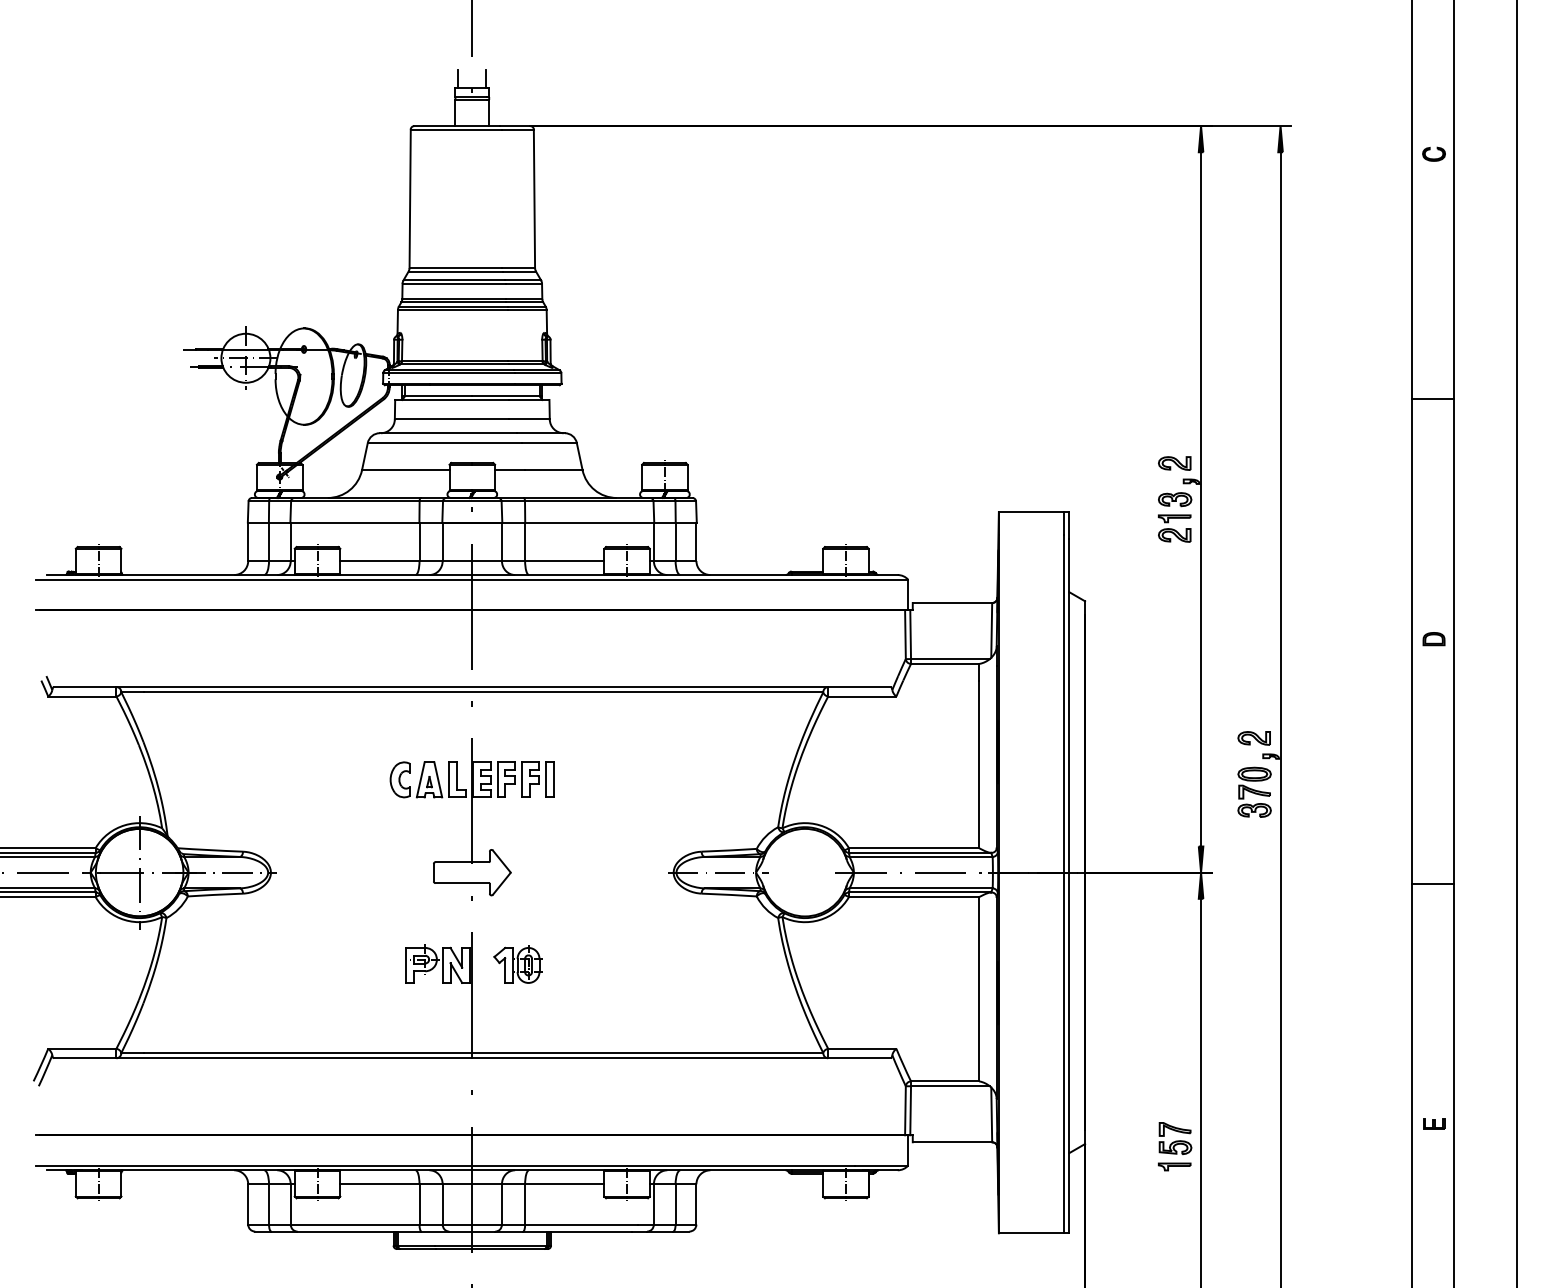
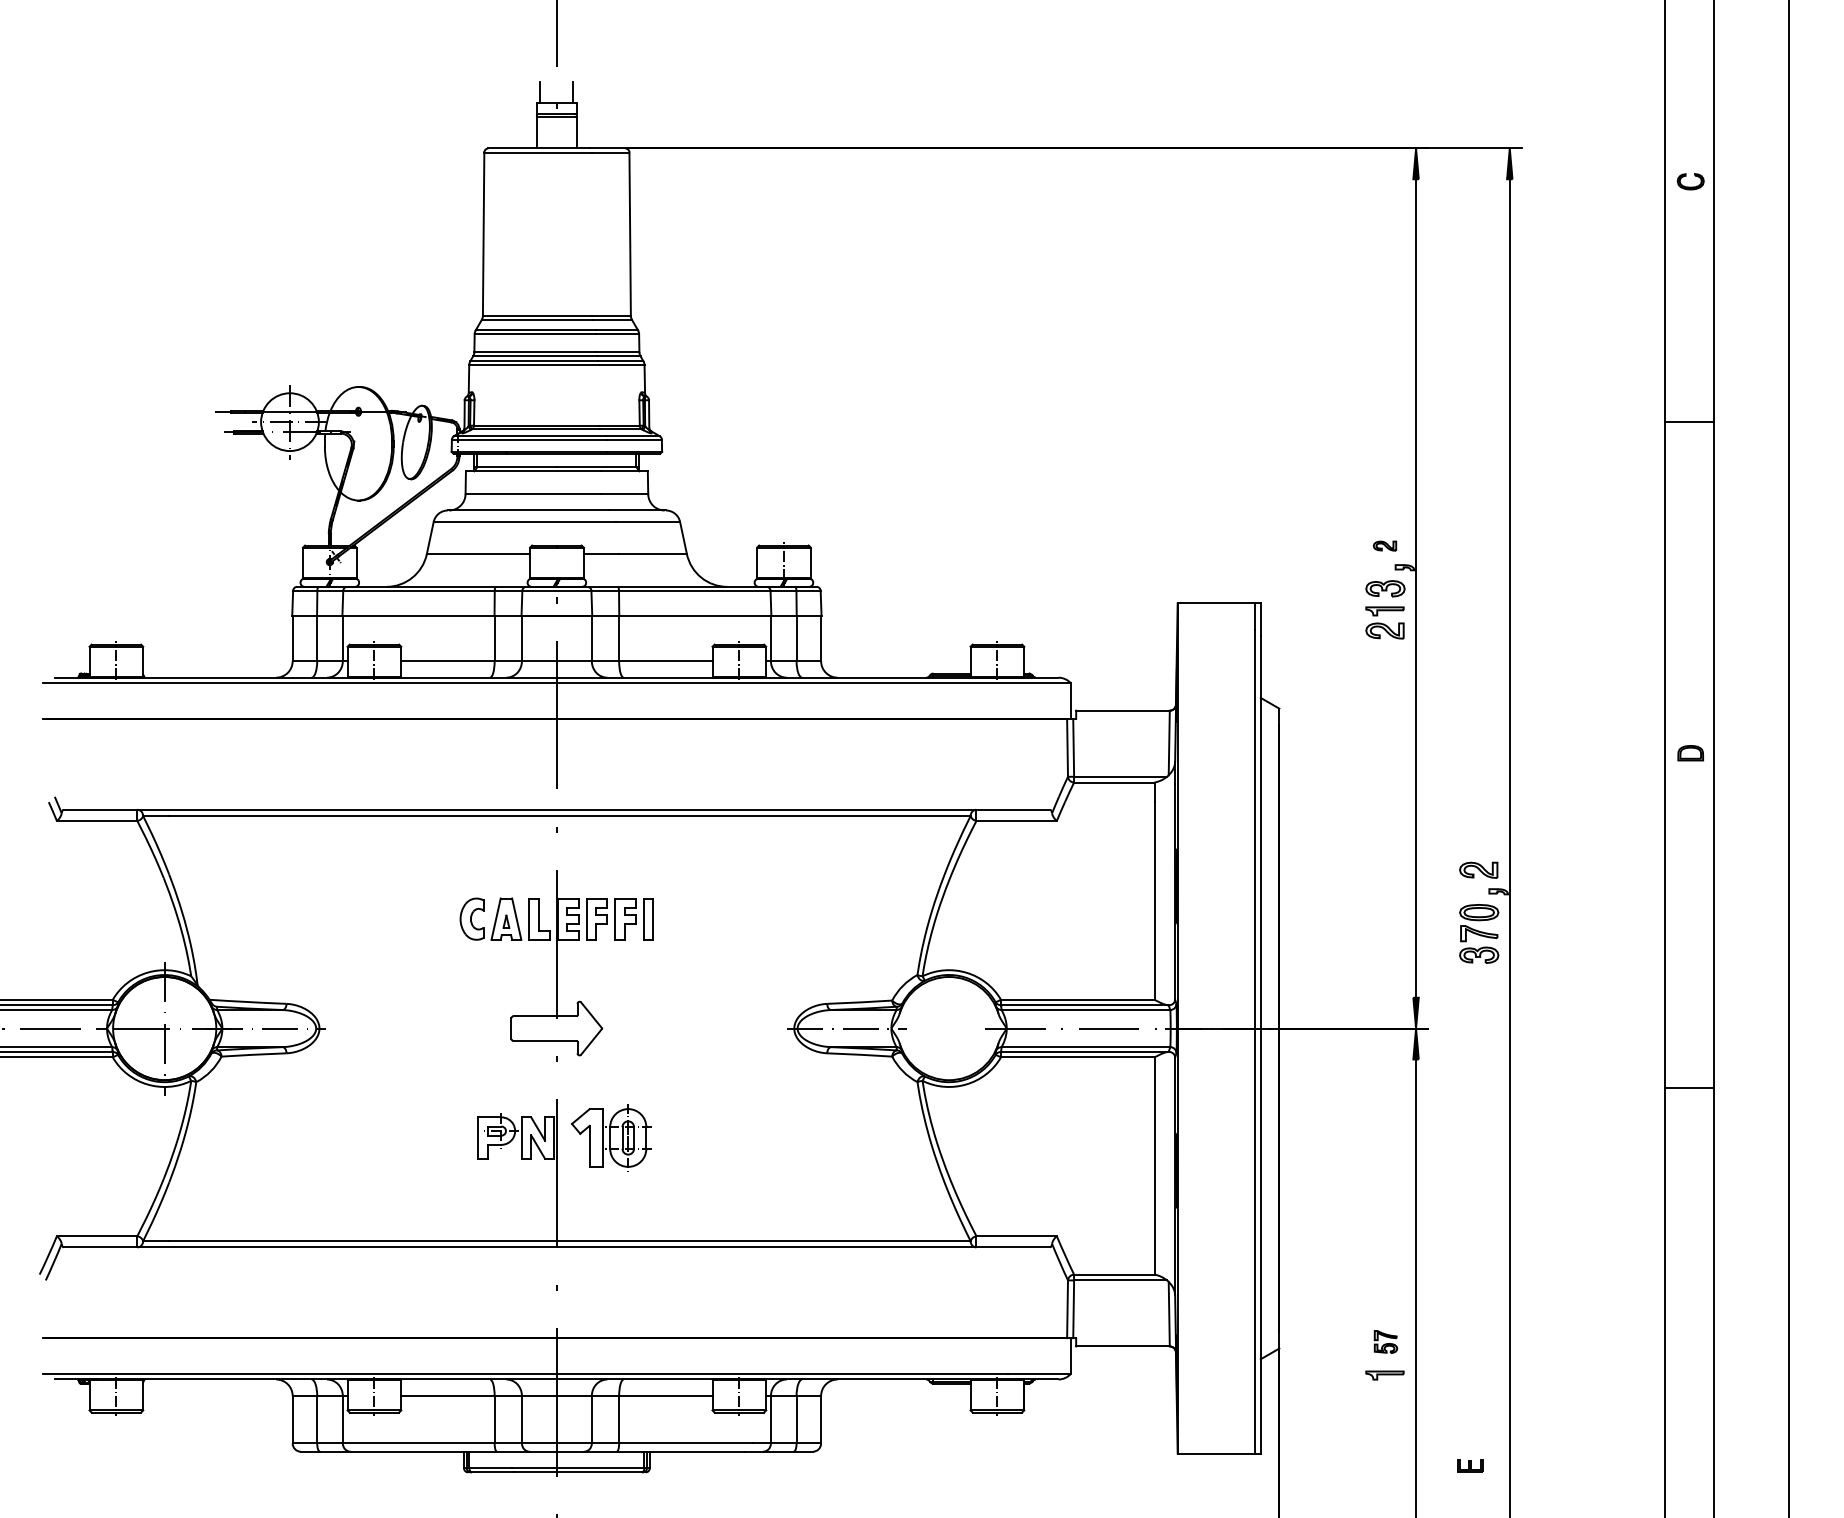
line: (1432, 398) -> (1689, 421), moved
part: (1174, 462) -> (1384, 545), size x0.6
line: (1432, 883) -> (1689, 1088), moved
part: (517, 965) -> (610, 1137), size x1.4
part: (1433, 1123) -> (1470, 1465), moved
part: (1175, 1138) -> (1385, 1341), size x0.6

